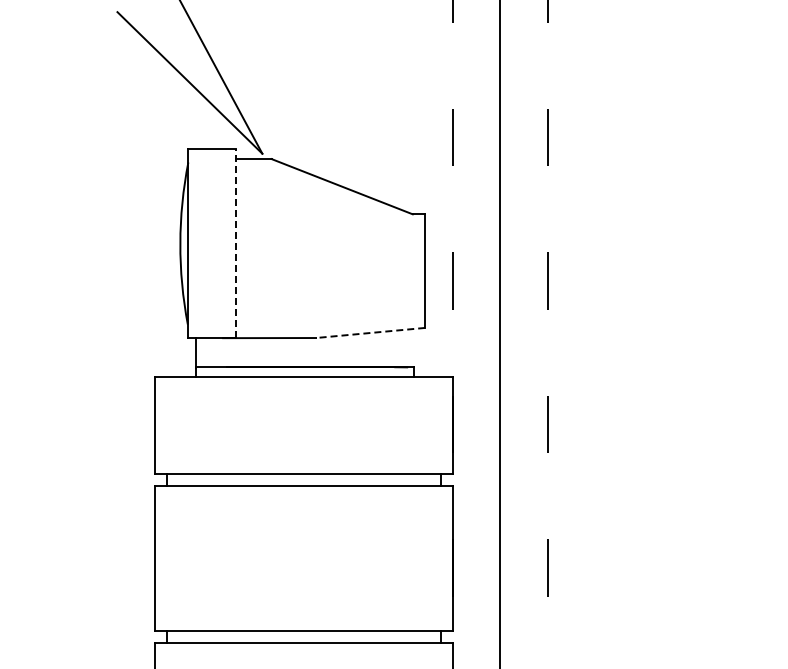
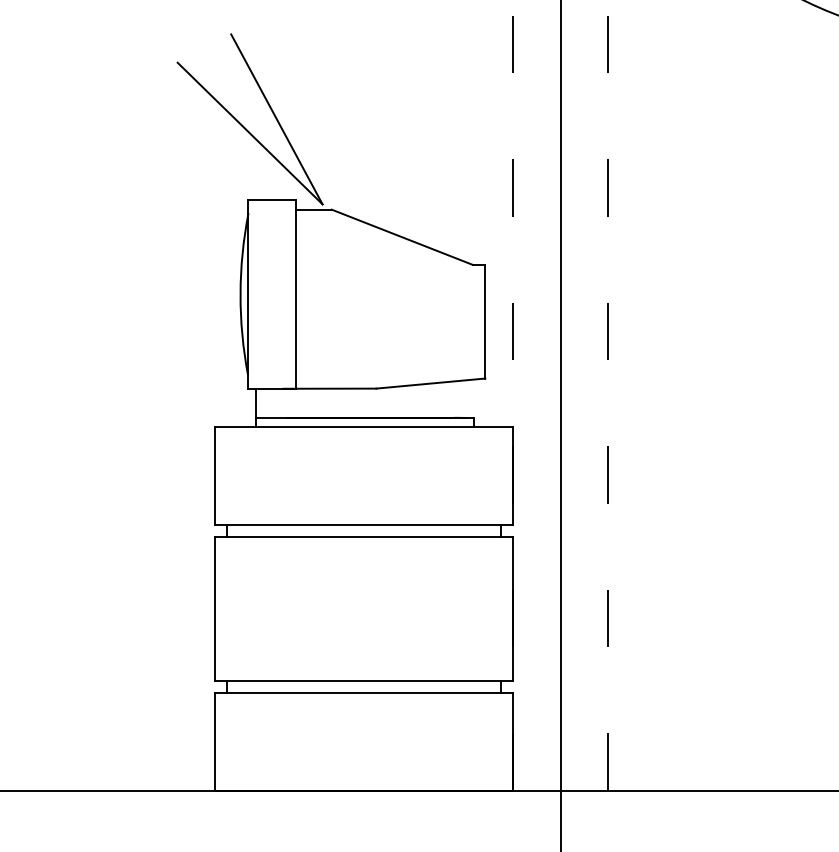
line: (236, 242) -> (296, 293), dashed -> solid
line: (370, 332) -> (430, 383), dashed -> solid

